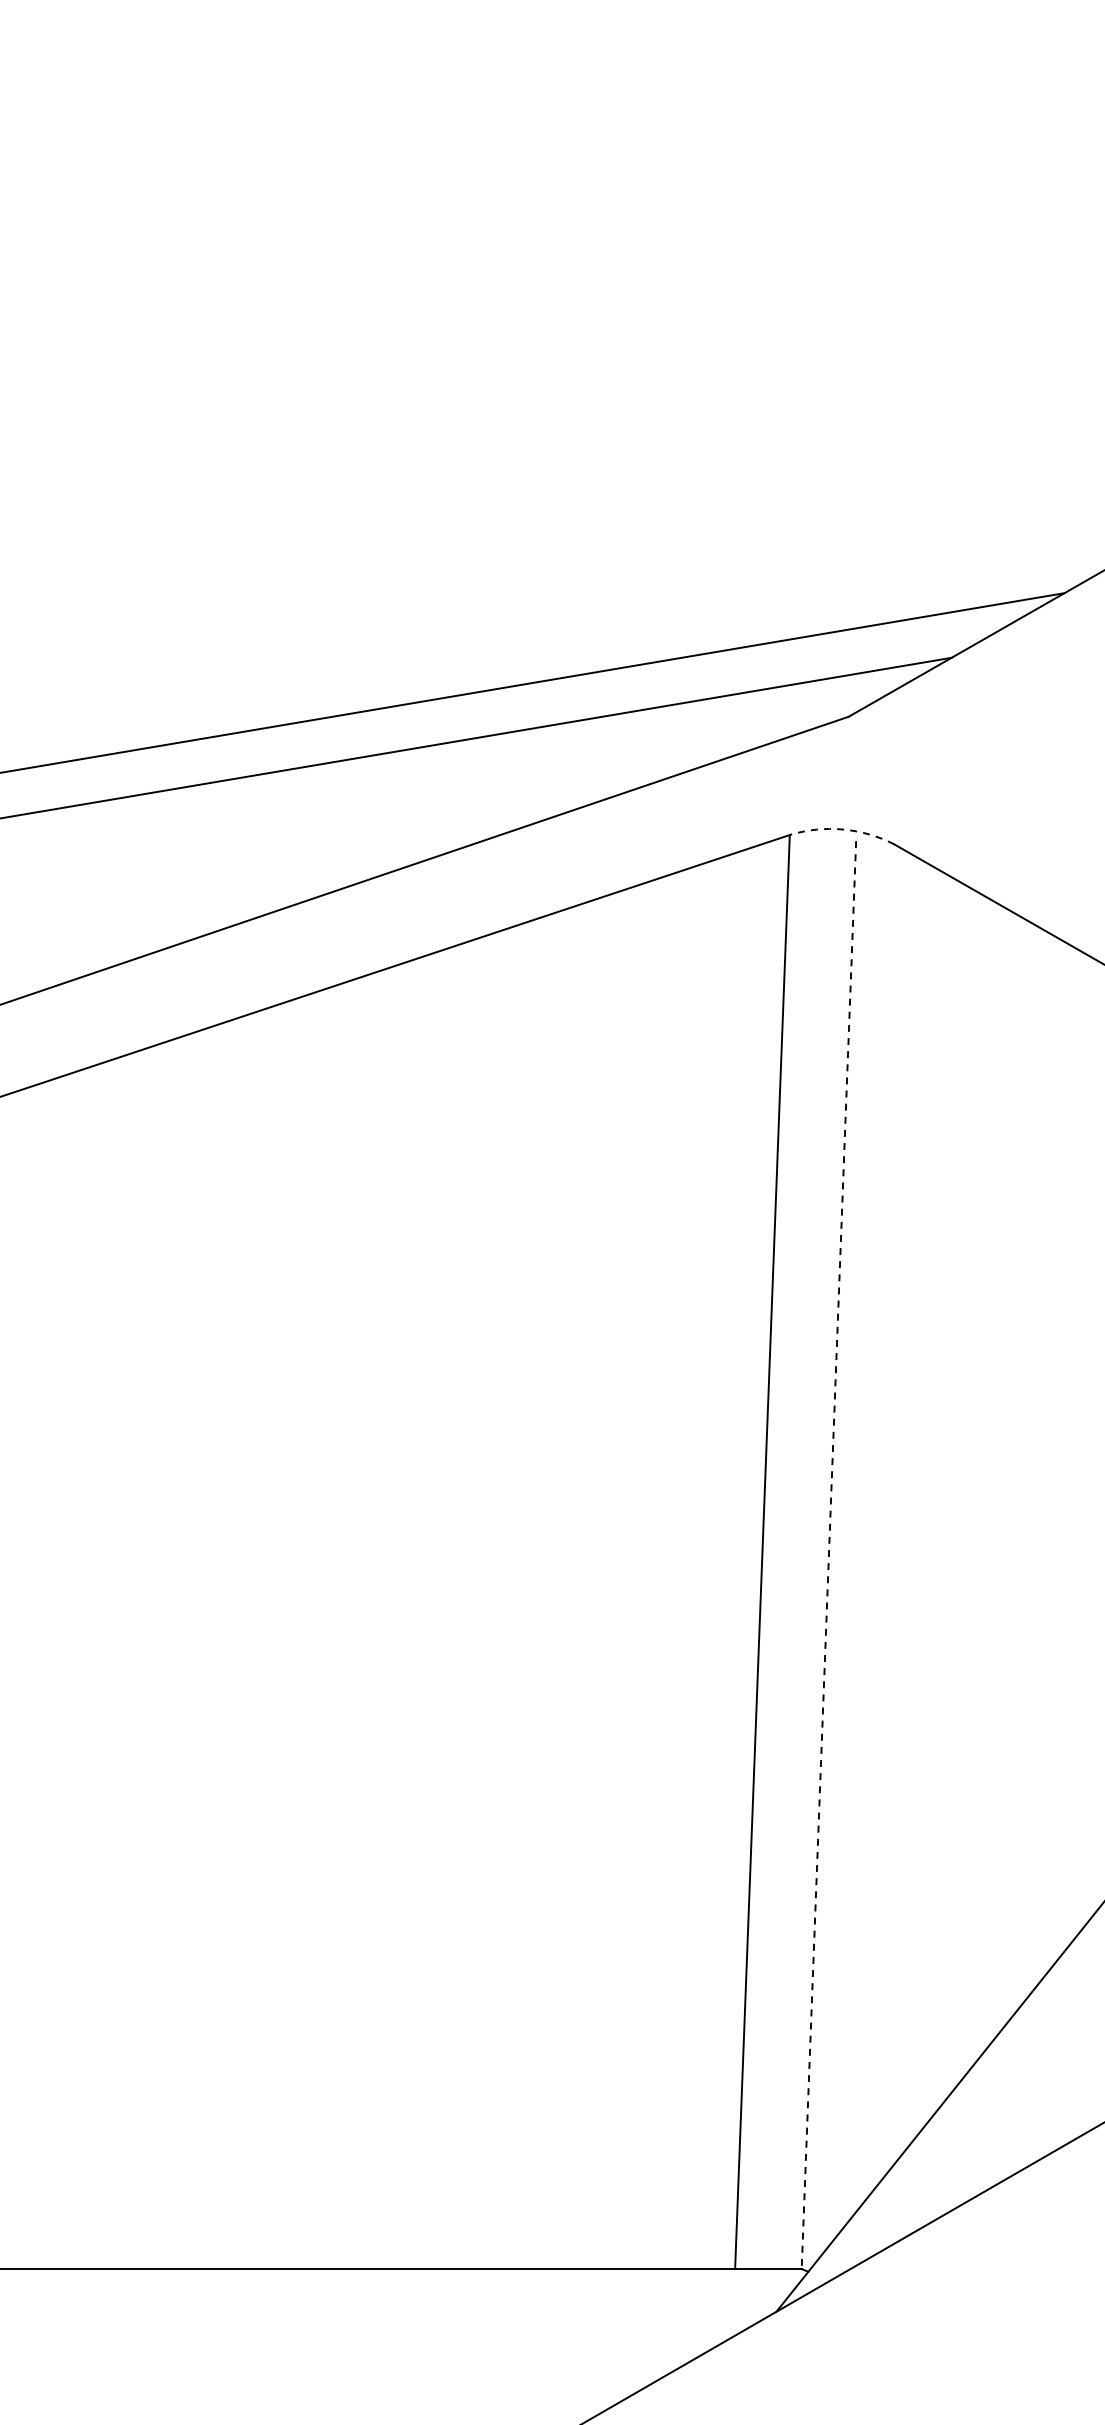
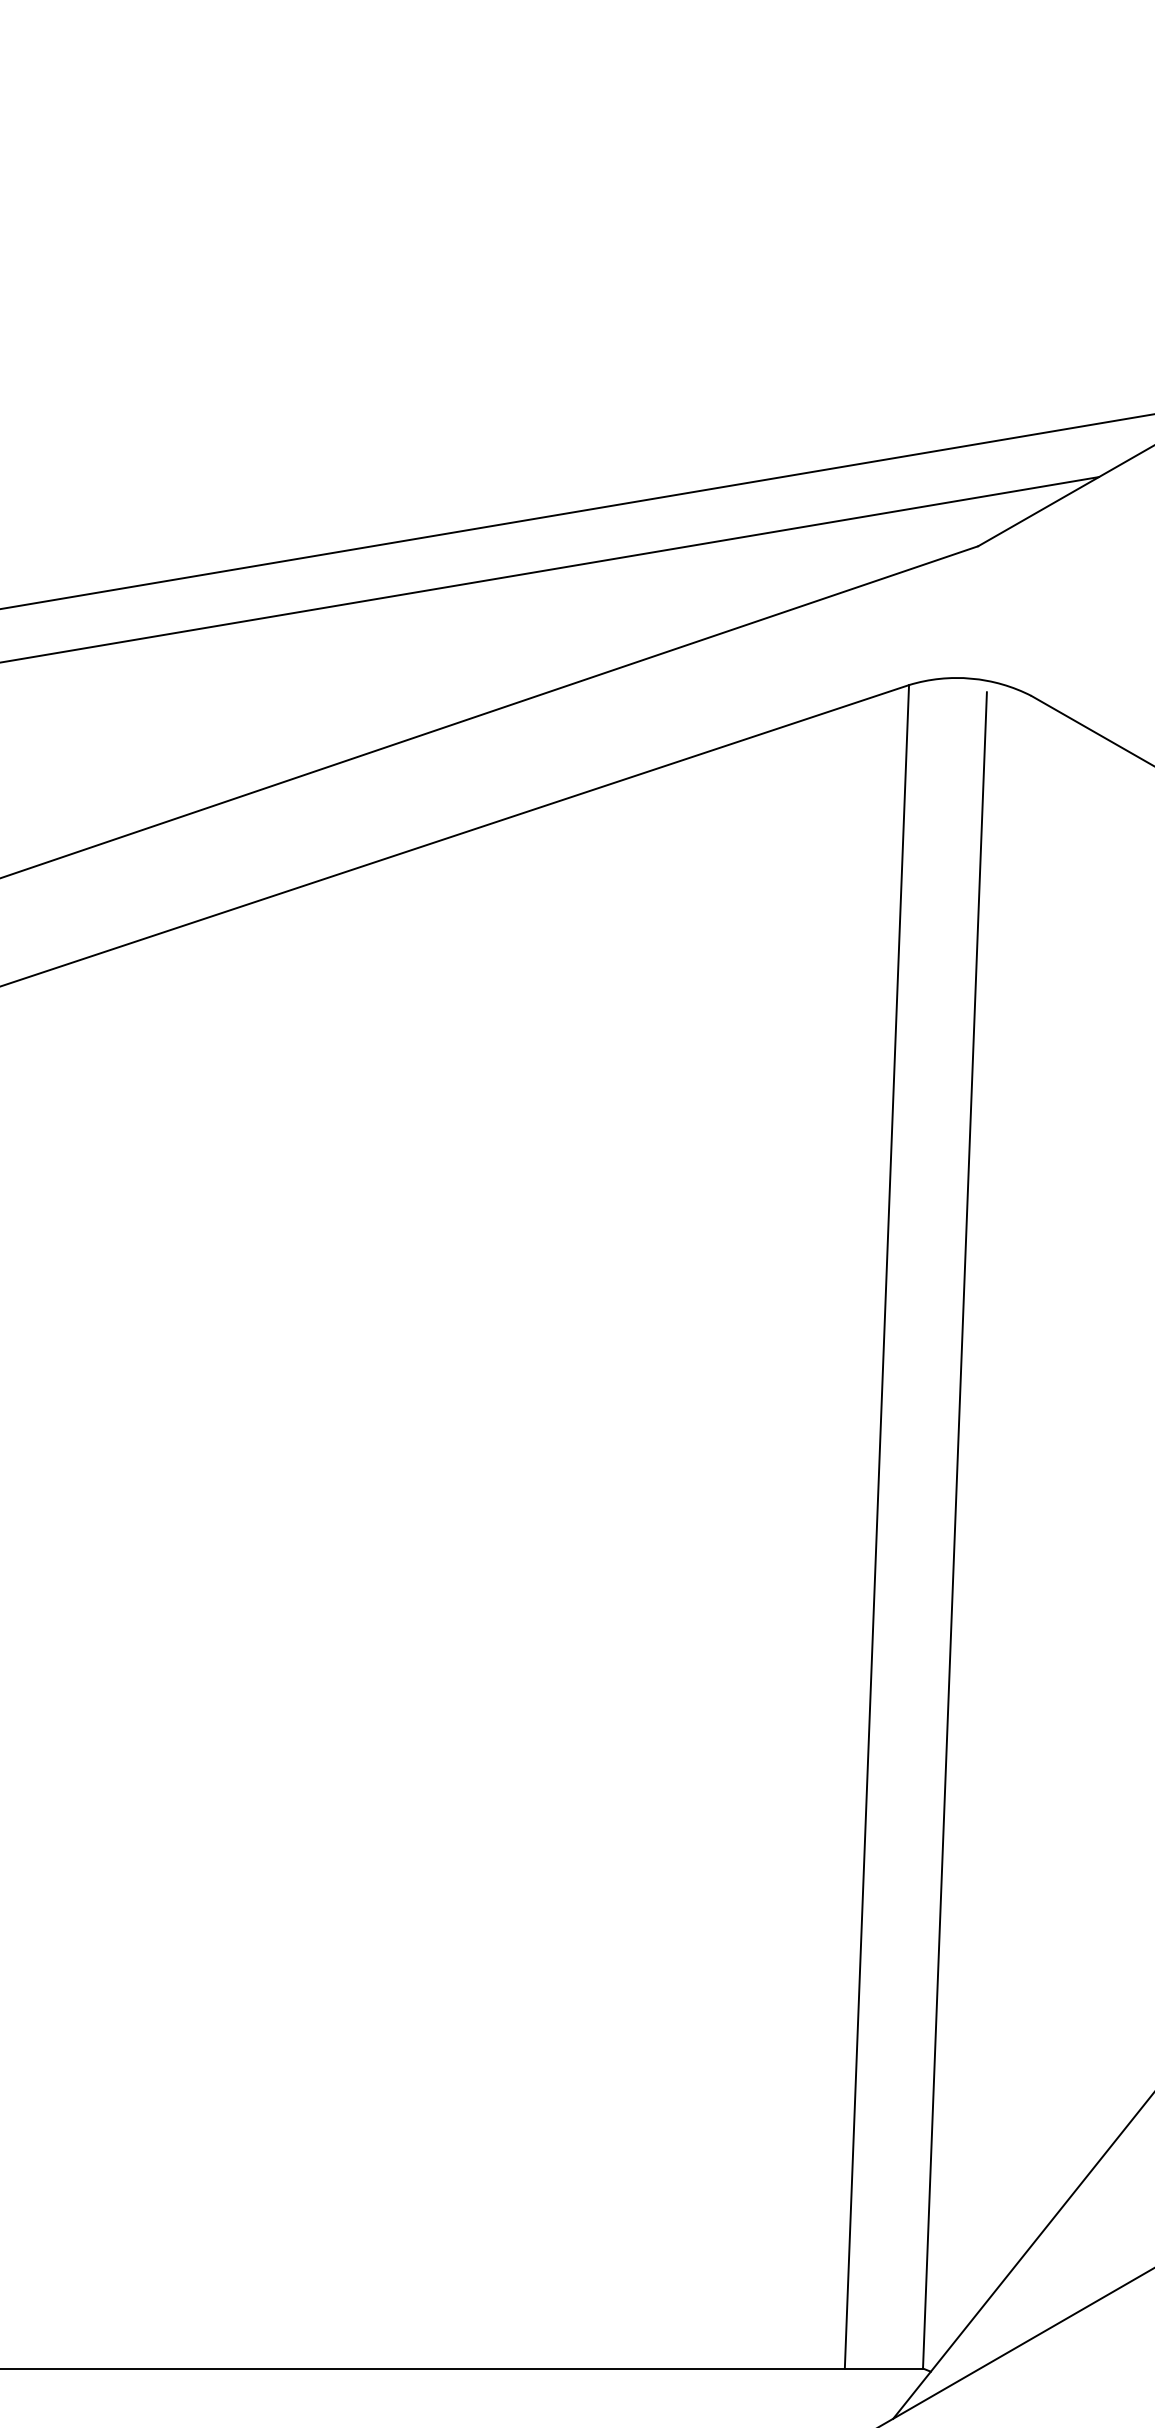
arc: (842, 829) -> (970, 678), dashed -> solid
line: (828, 1555) -> (954, 1530), dashed -> solid

